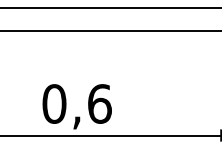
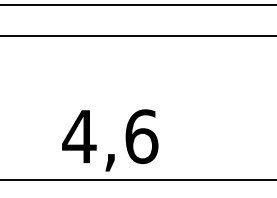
text: (53, 103) -> (78, 135), 0,6 -> 4,6

